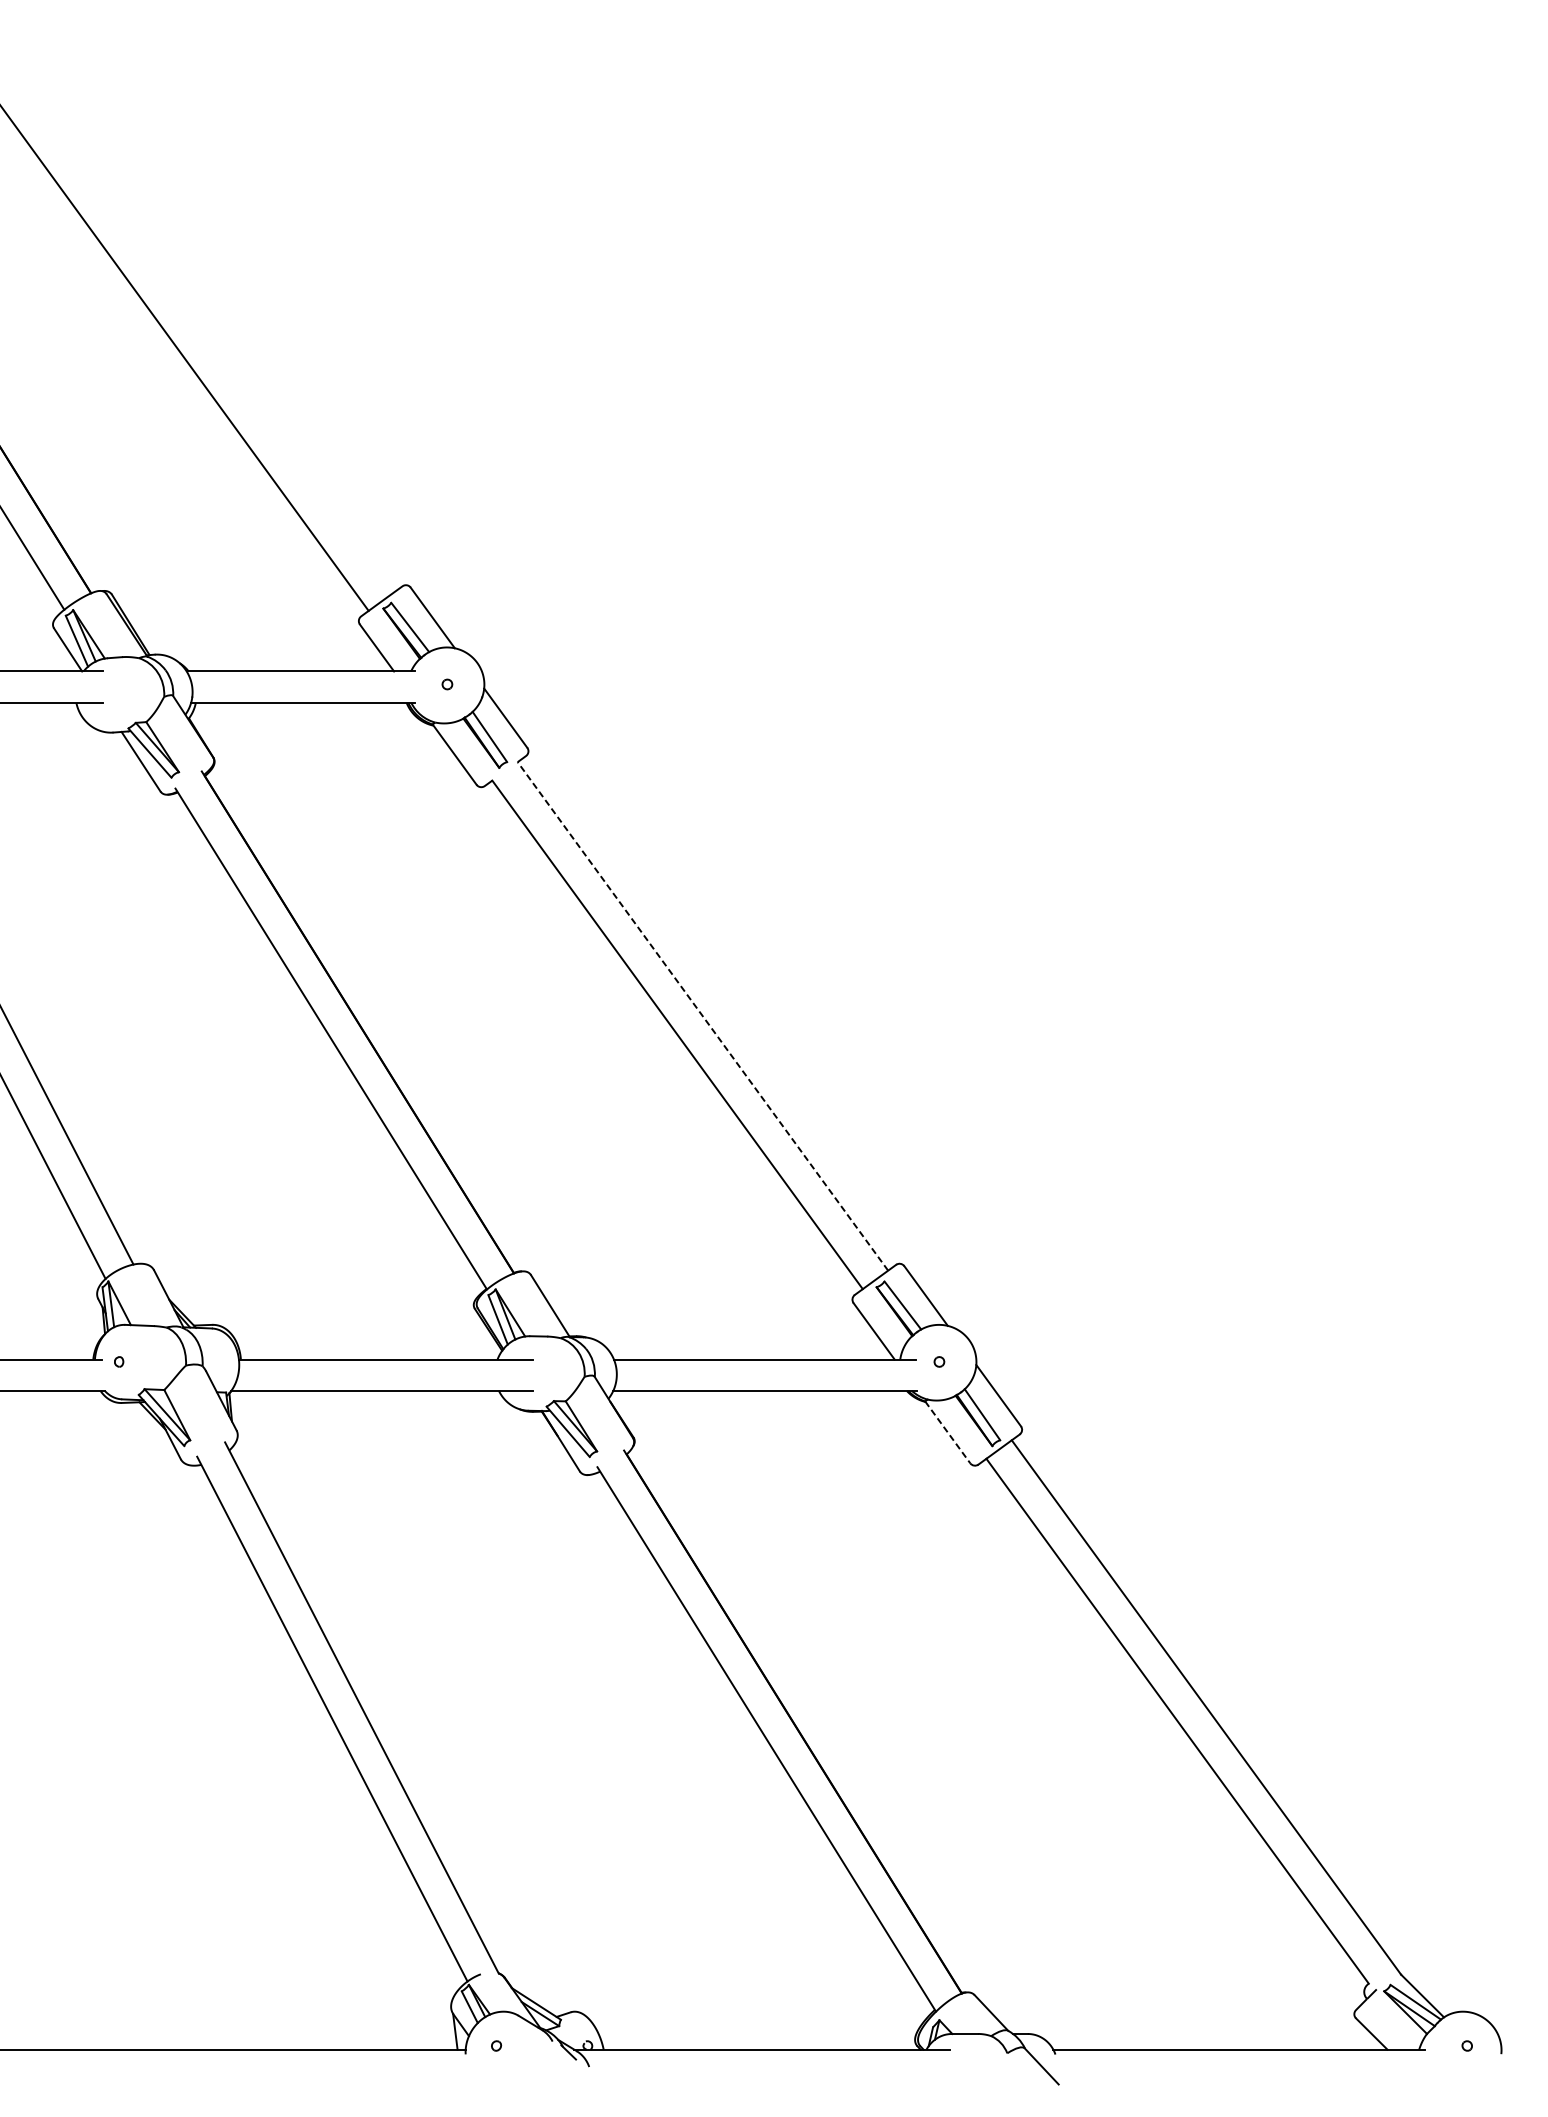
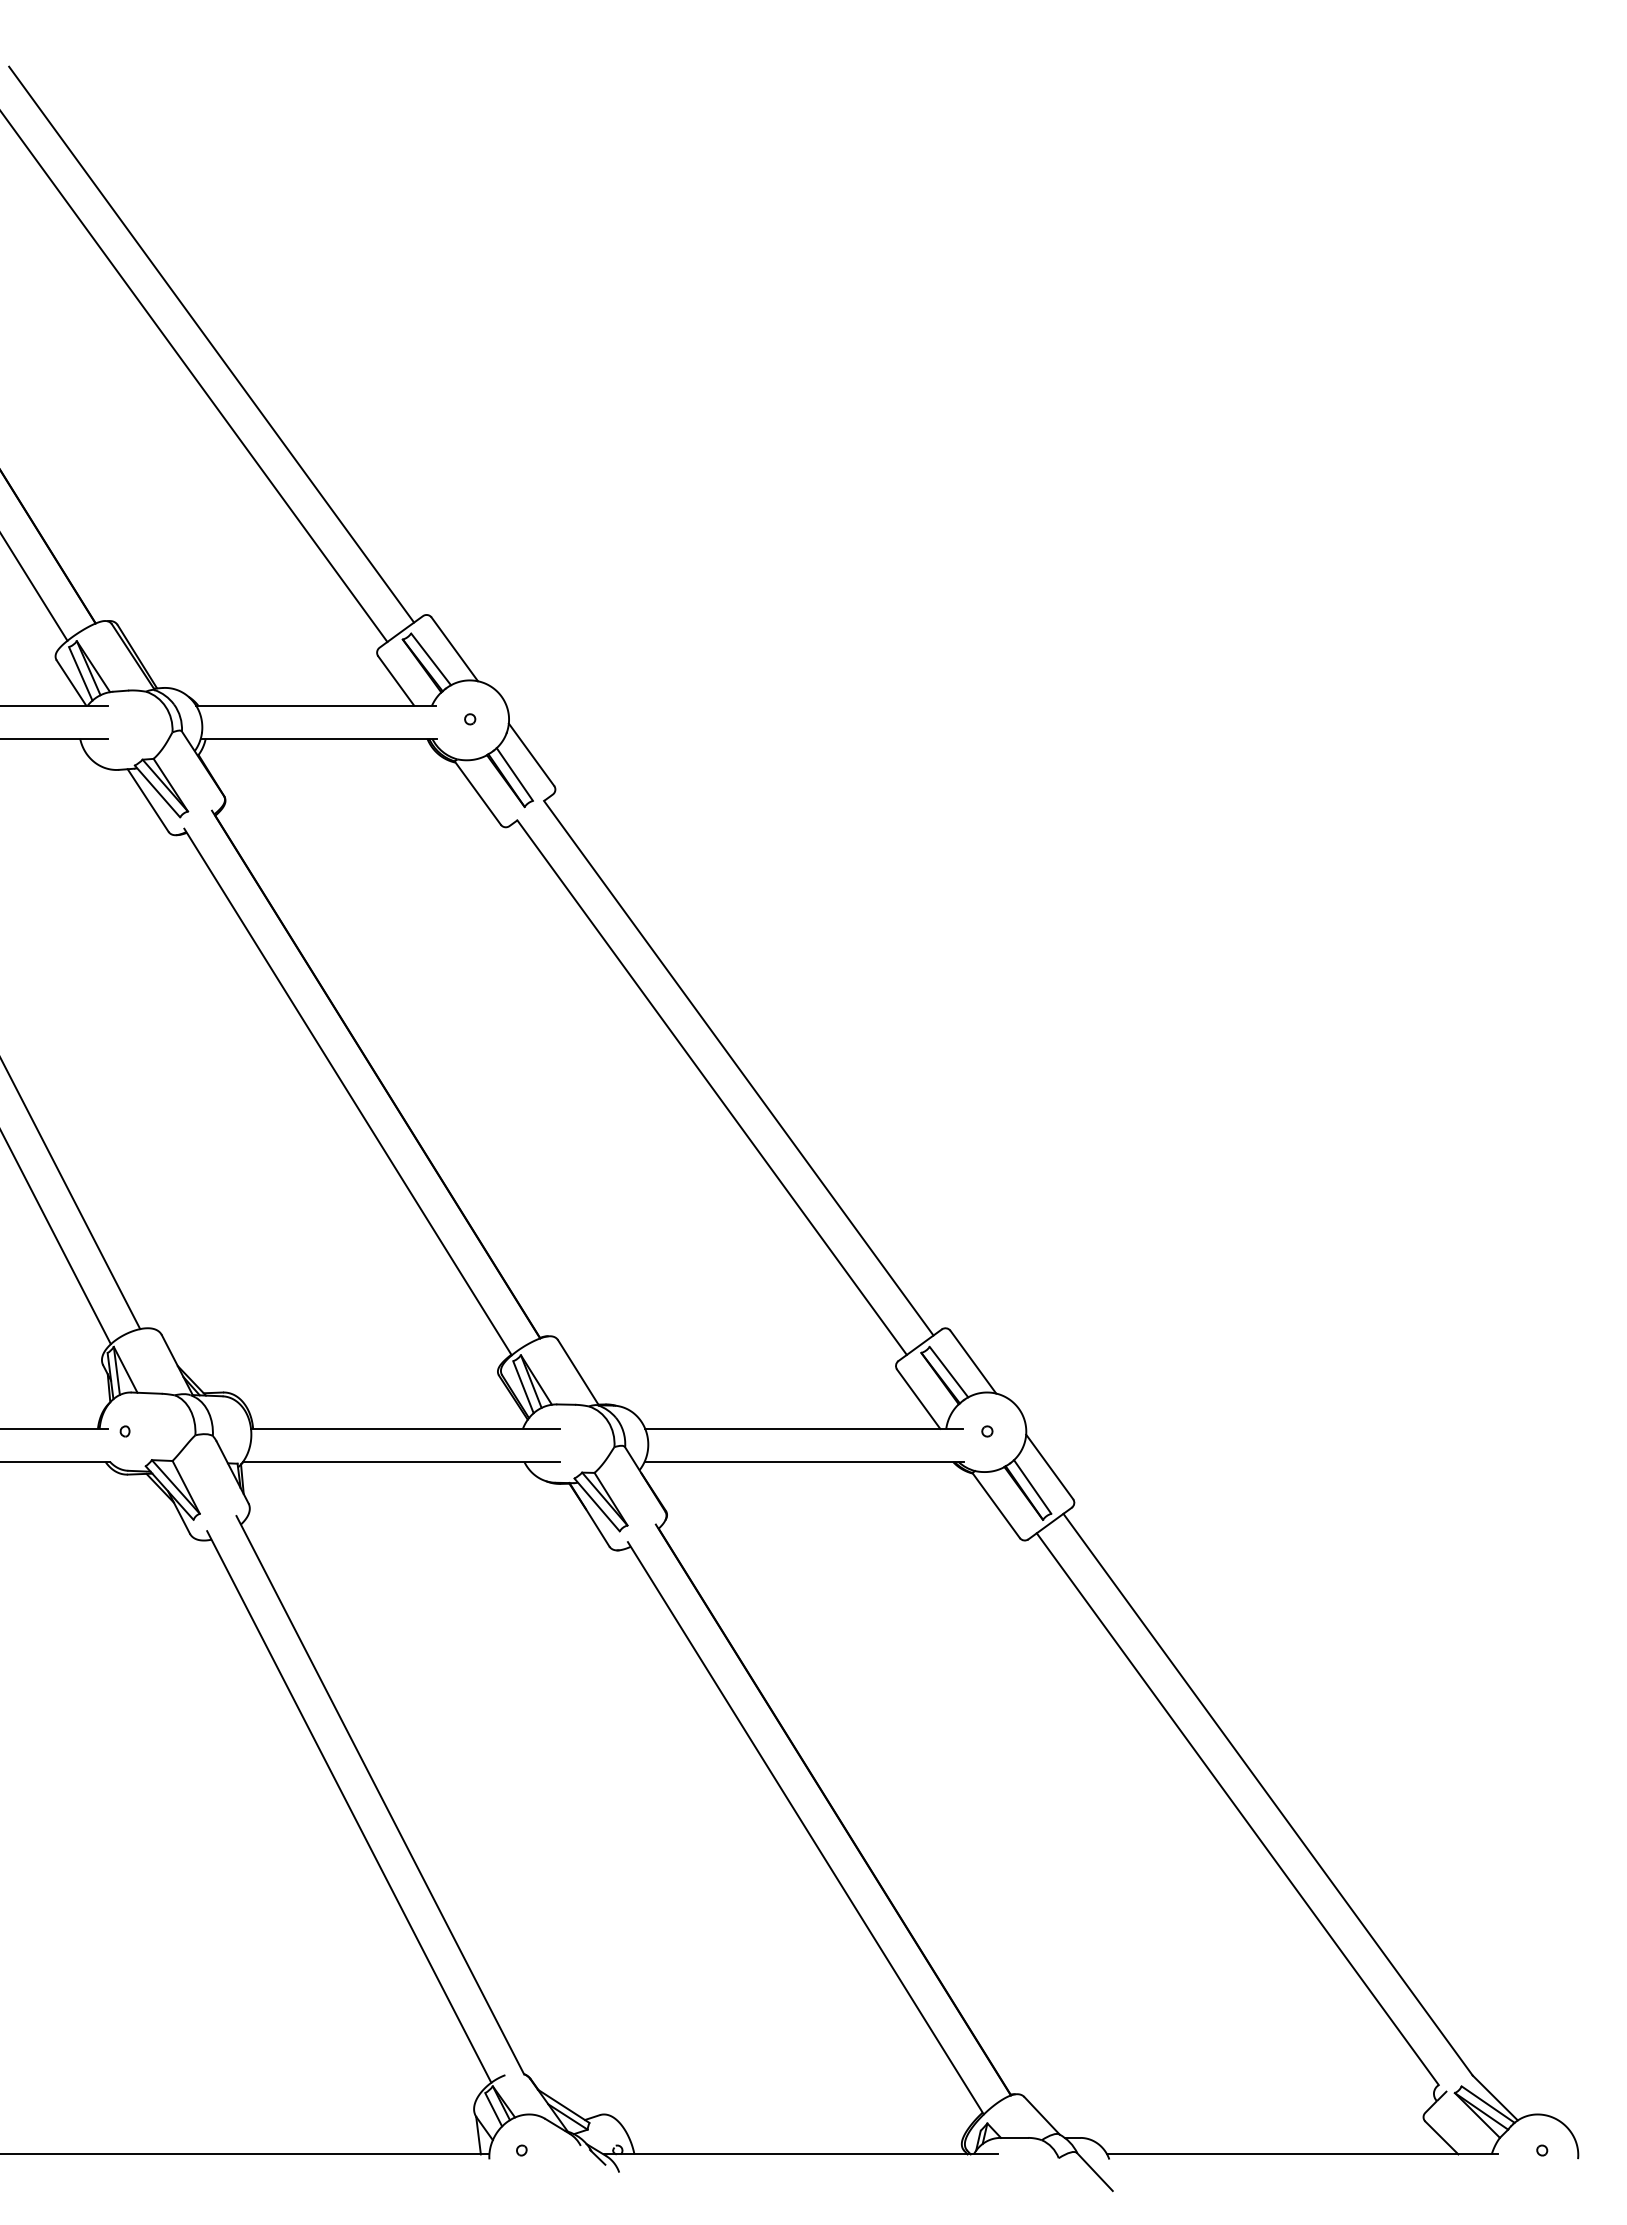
line: (201, 327) -> (211, 344), added
line: (702, 1016) -> (738, 1068), dashed -> solid
line: (948, 1432) -> (996, 1505), dashed -> solid

